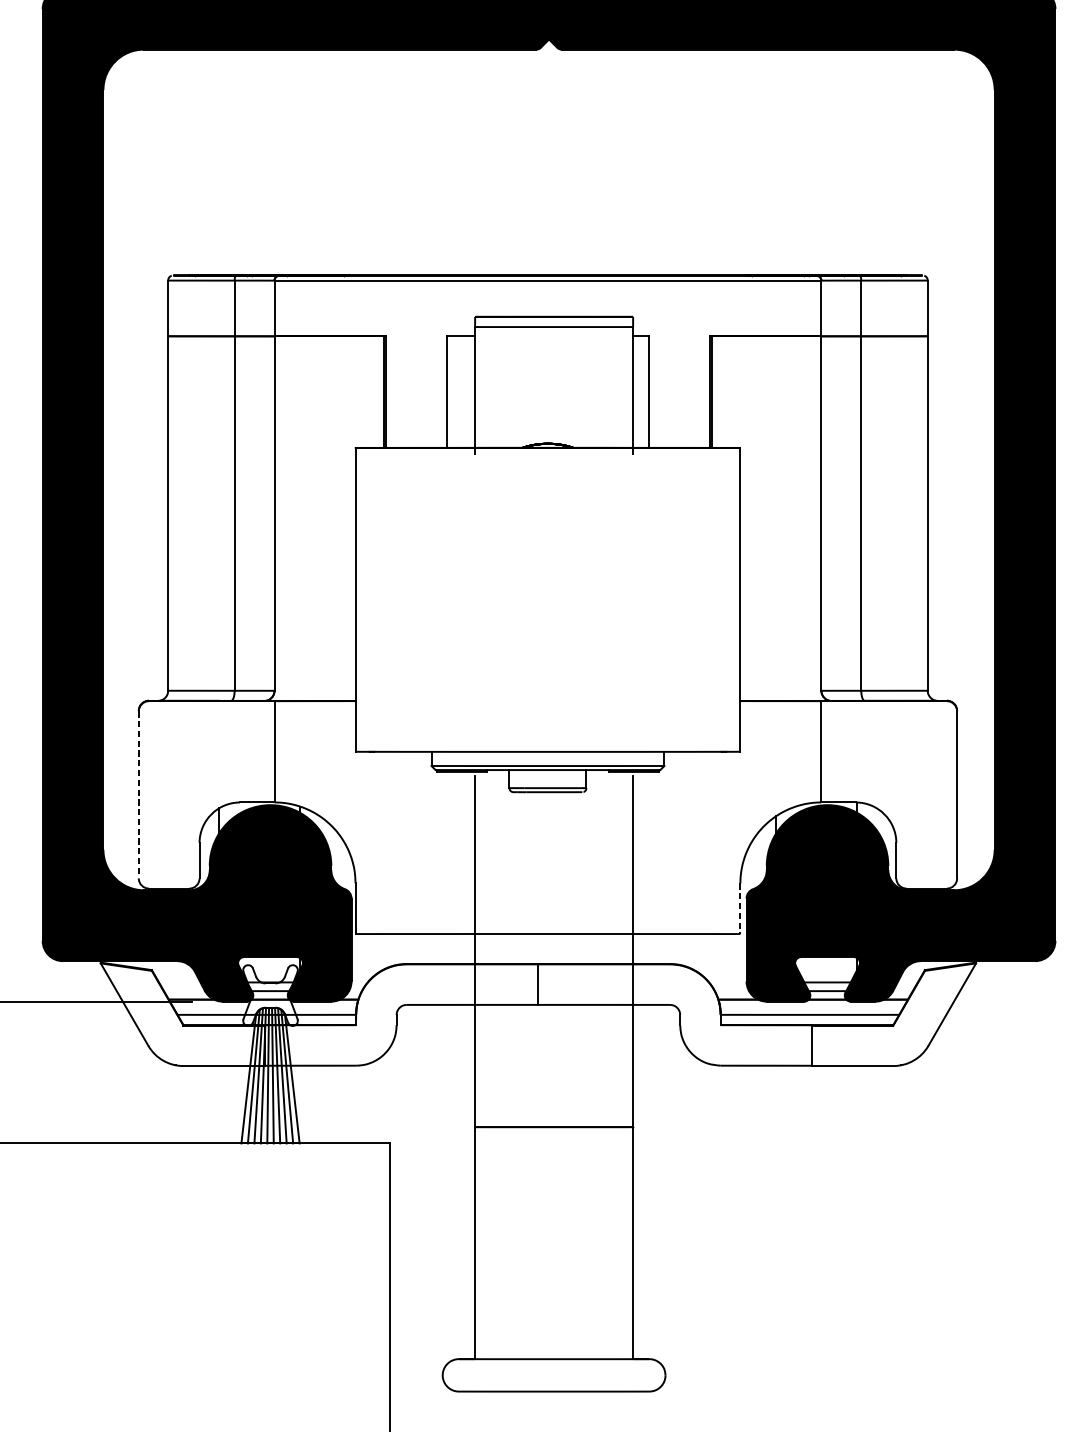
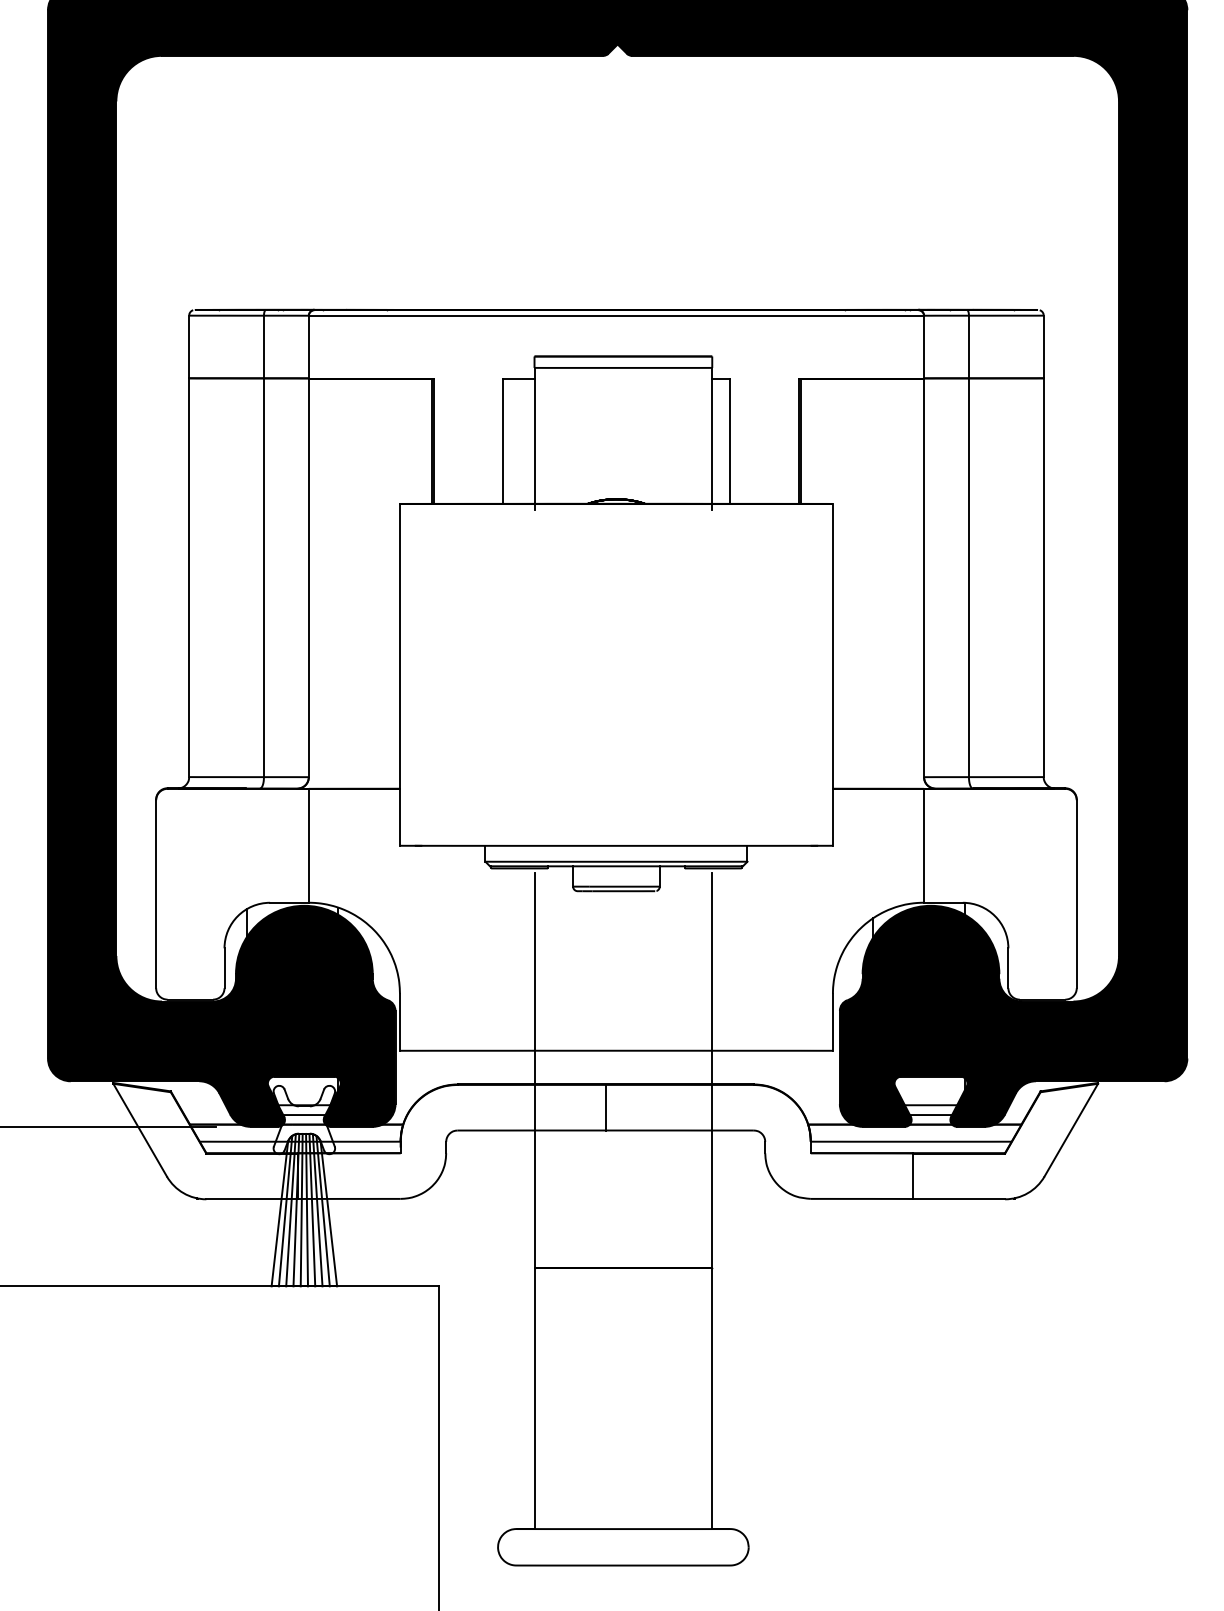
line: (139, 795) -> (156, 894), dashed -> solid
line: (740, 908) -> (832, 1022), dashed -> solid

